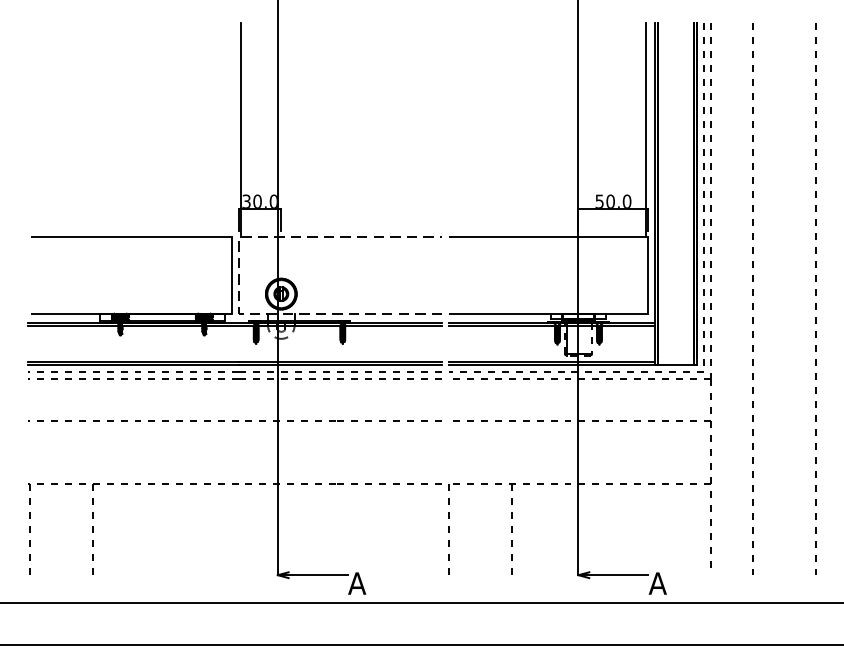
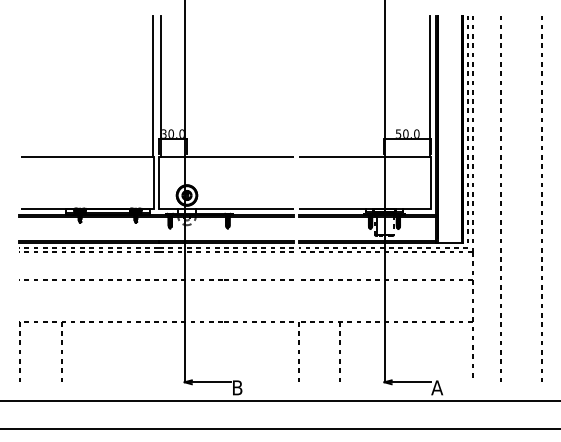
line: (230, 130) -> (153, 86), added
line: (239, 274) -> (159, 182), dashed -> solid
text: (357, 583) -> (237, 387), A -> B

